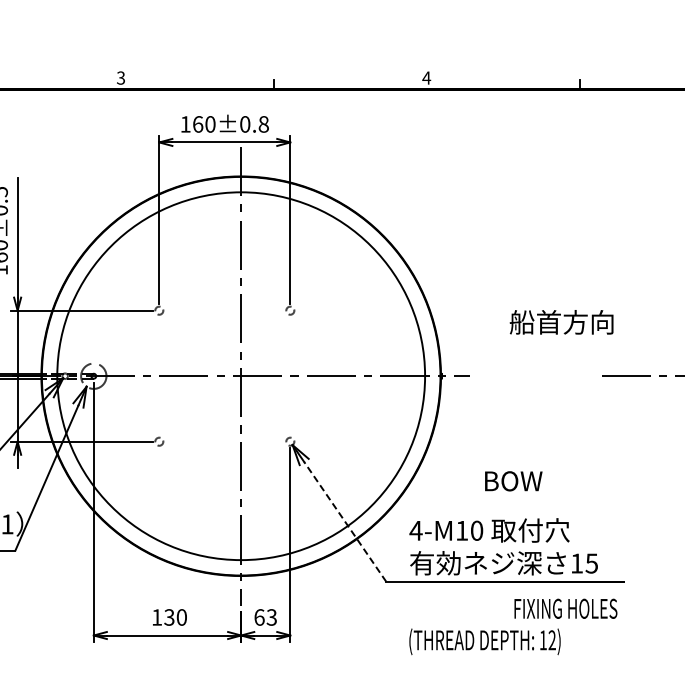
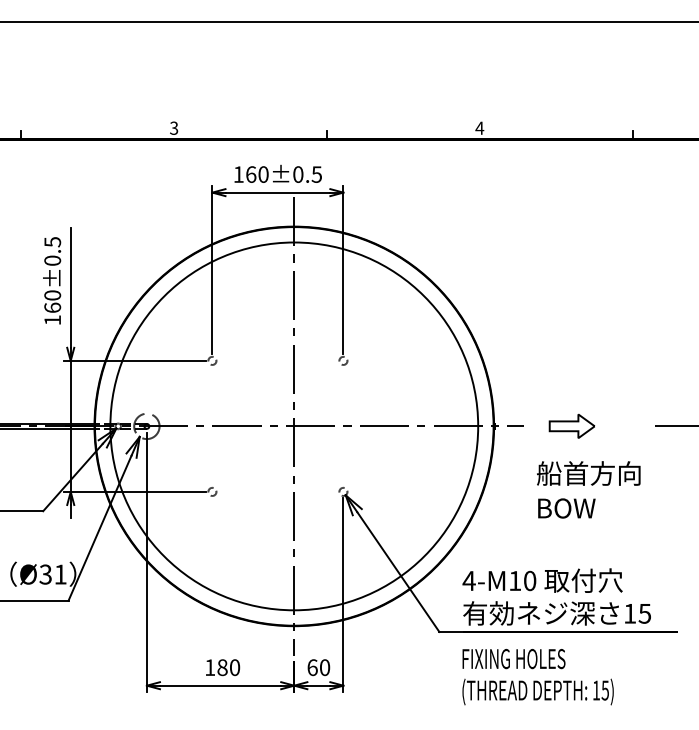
text: (263, 124) -> (316, 174), 160±0.8 -> 160±0.5
text: (561, 322) -> (588, 473), moved
part: (518, 375) -> (571, 425), added
text: (513, 481) -> (566, 508), moved
line: (345, 522) -> (398, 572), dashed -> solid
text: (565, 609) -> (513, 659), moved
text: (169, 617) -> (222, 667), 130 -> 180
text: (271, 617) -> (324, 667), 63 -> 60
text: (551, 640) -> (604, 690), 12) -> 15)

